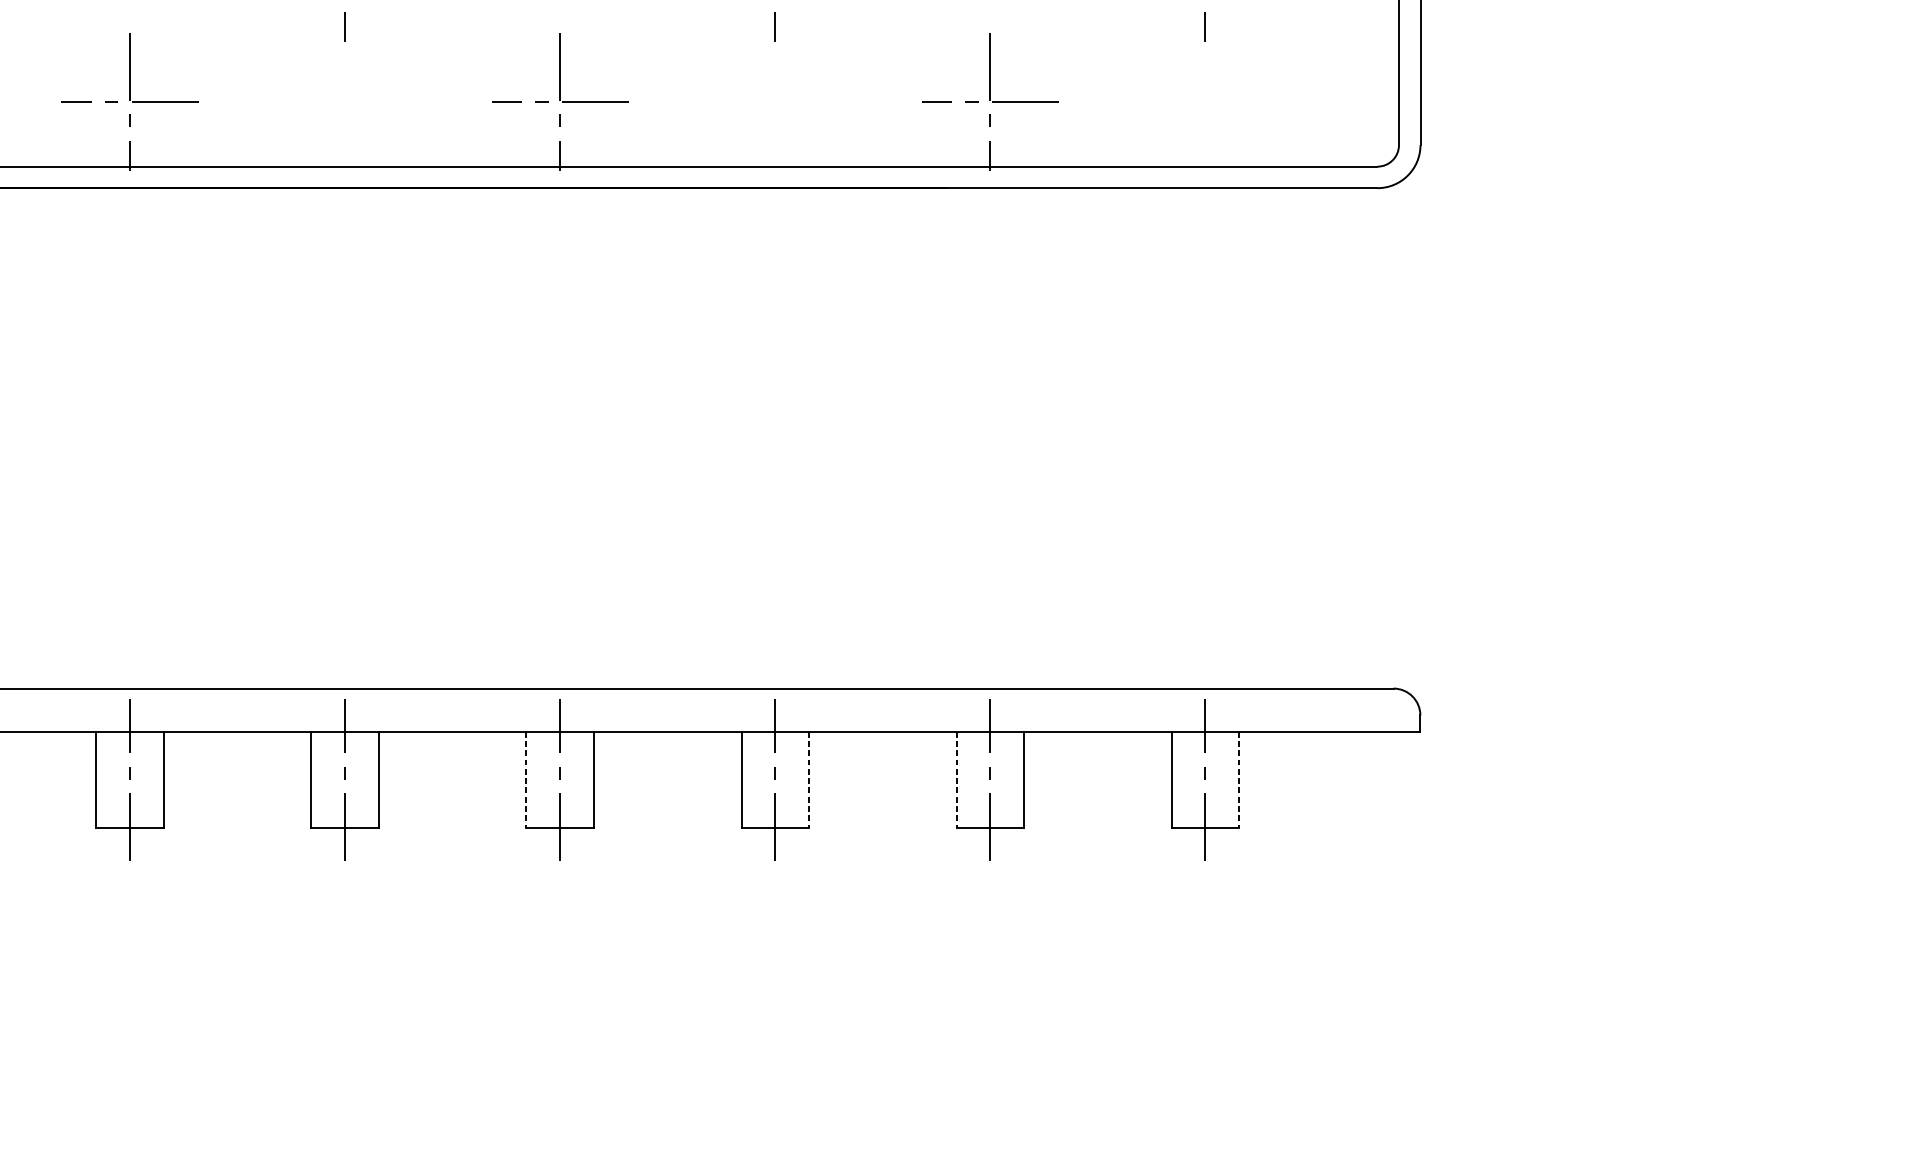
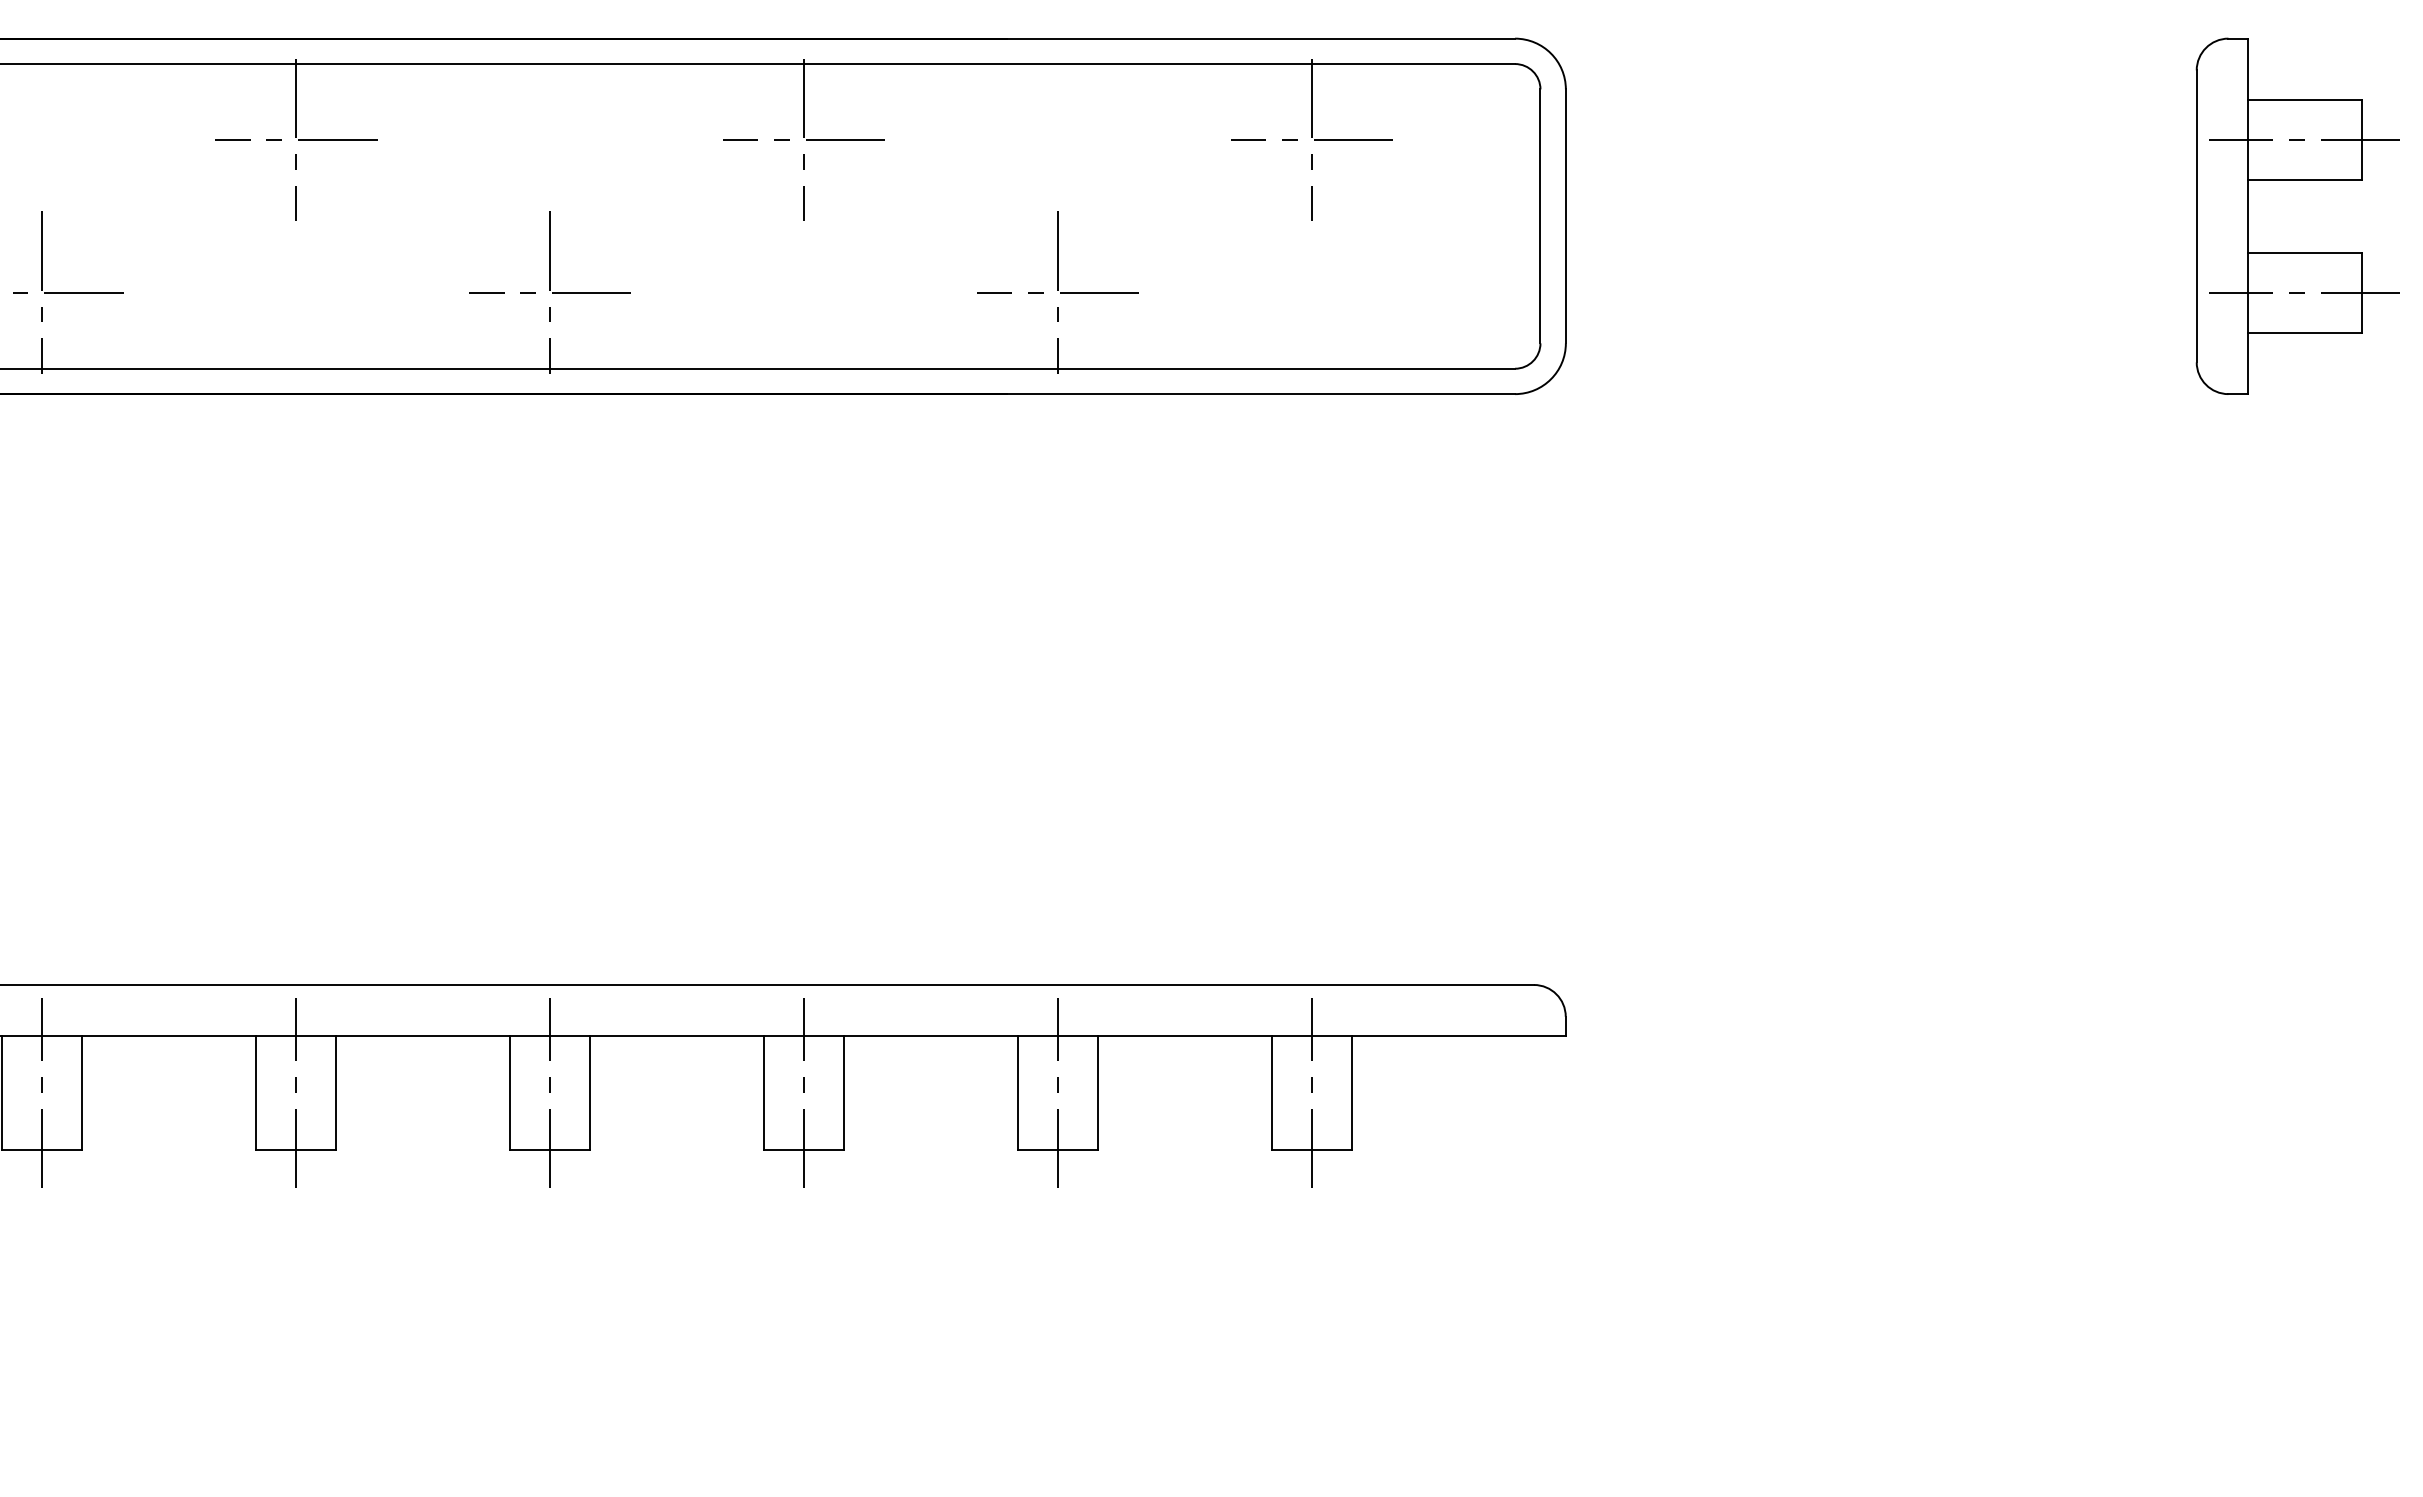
line: (526, 780) -> (510, 1093), dashed -> solid
line: (809, 780) -> (844, 1093), dashed -> solid
line: (956, 780) -> (1018, 1093), dashed -> solid
line: (1238, 780) -> (1351, 1093), dashed -> solid

